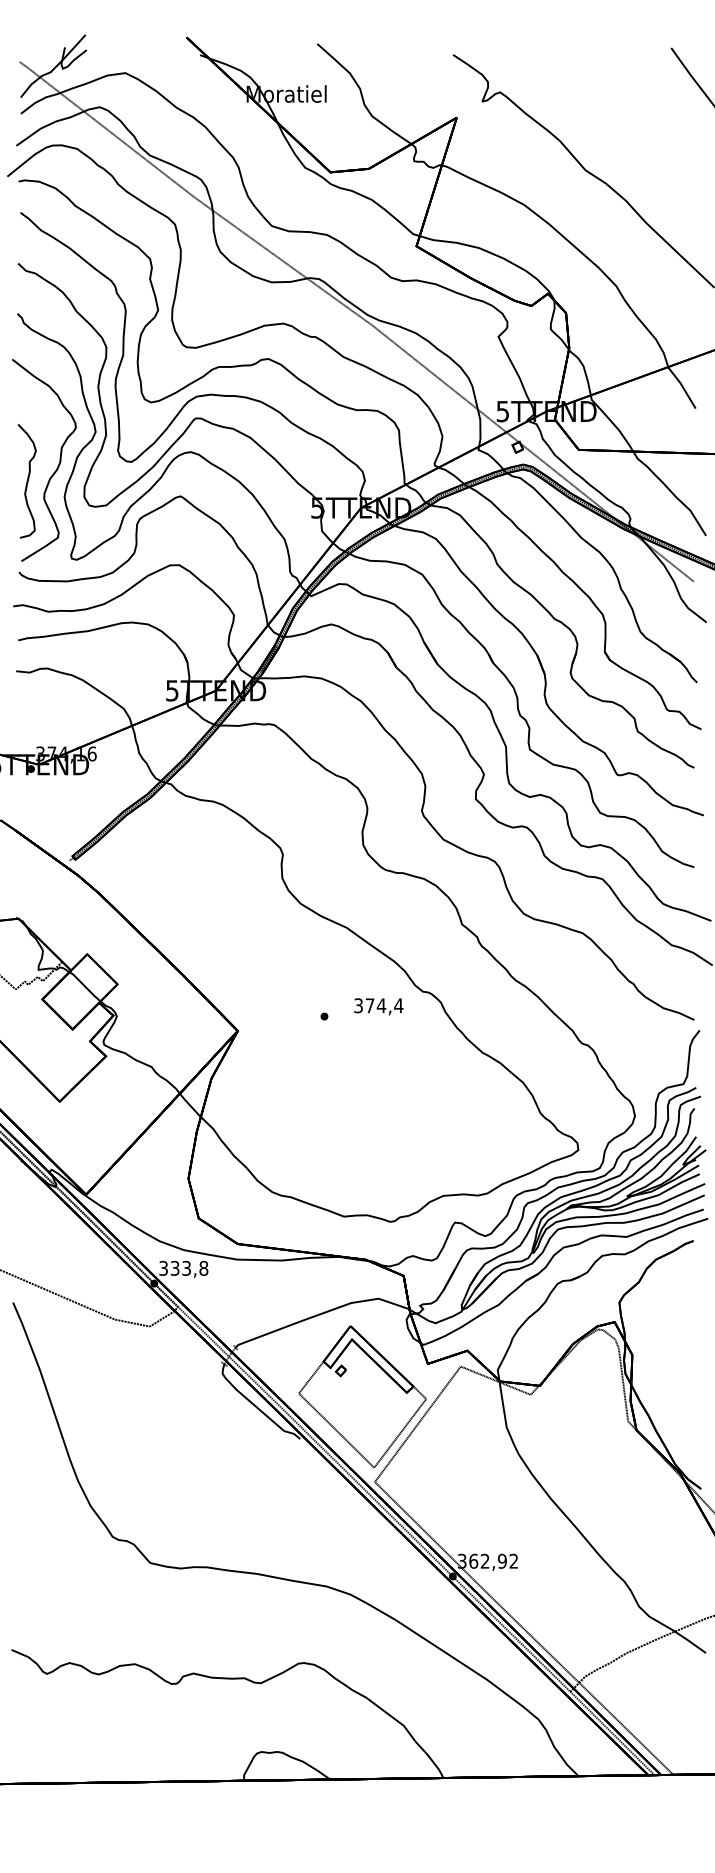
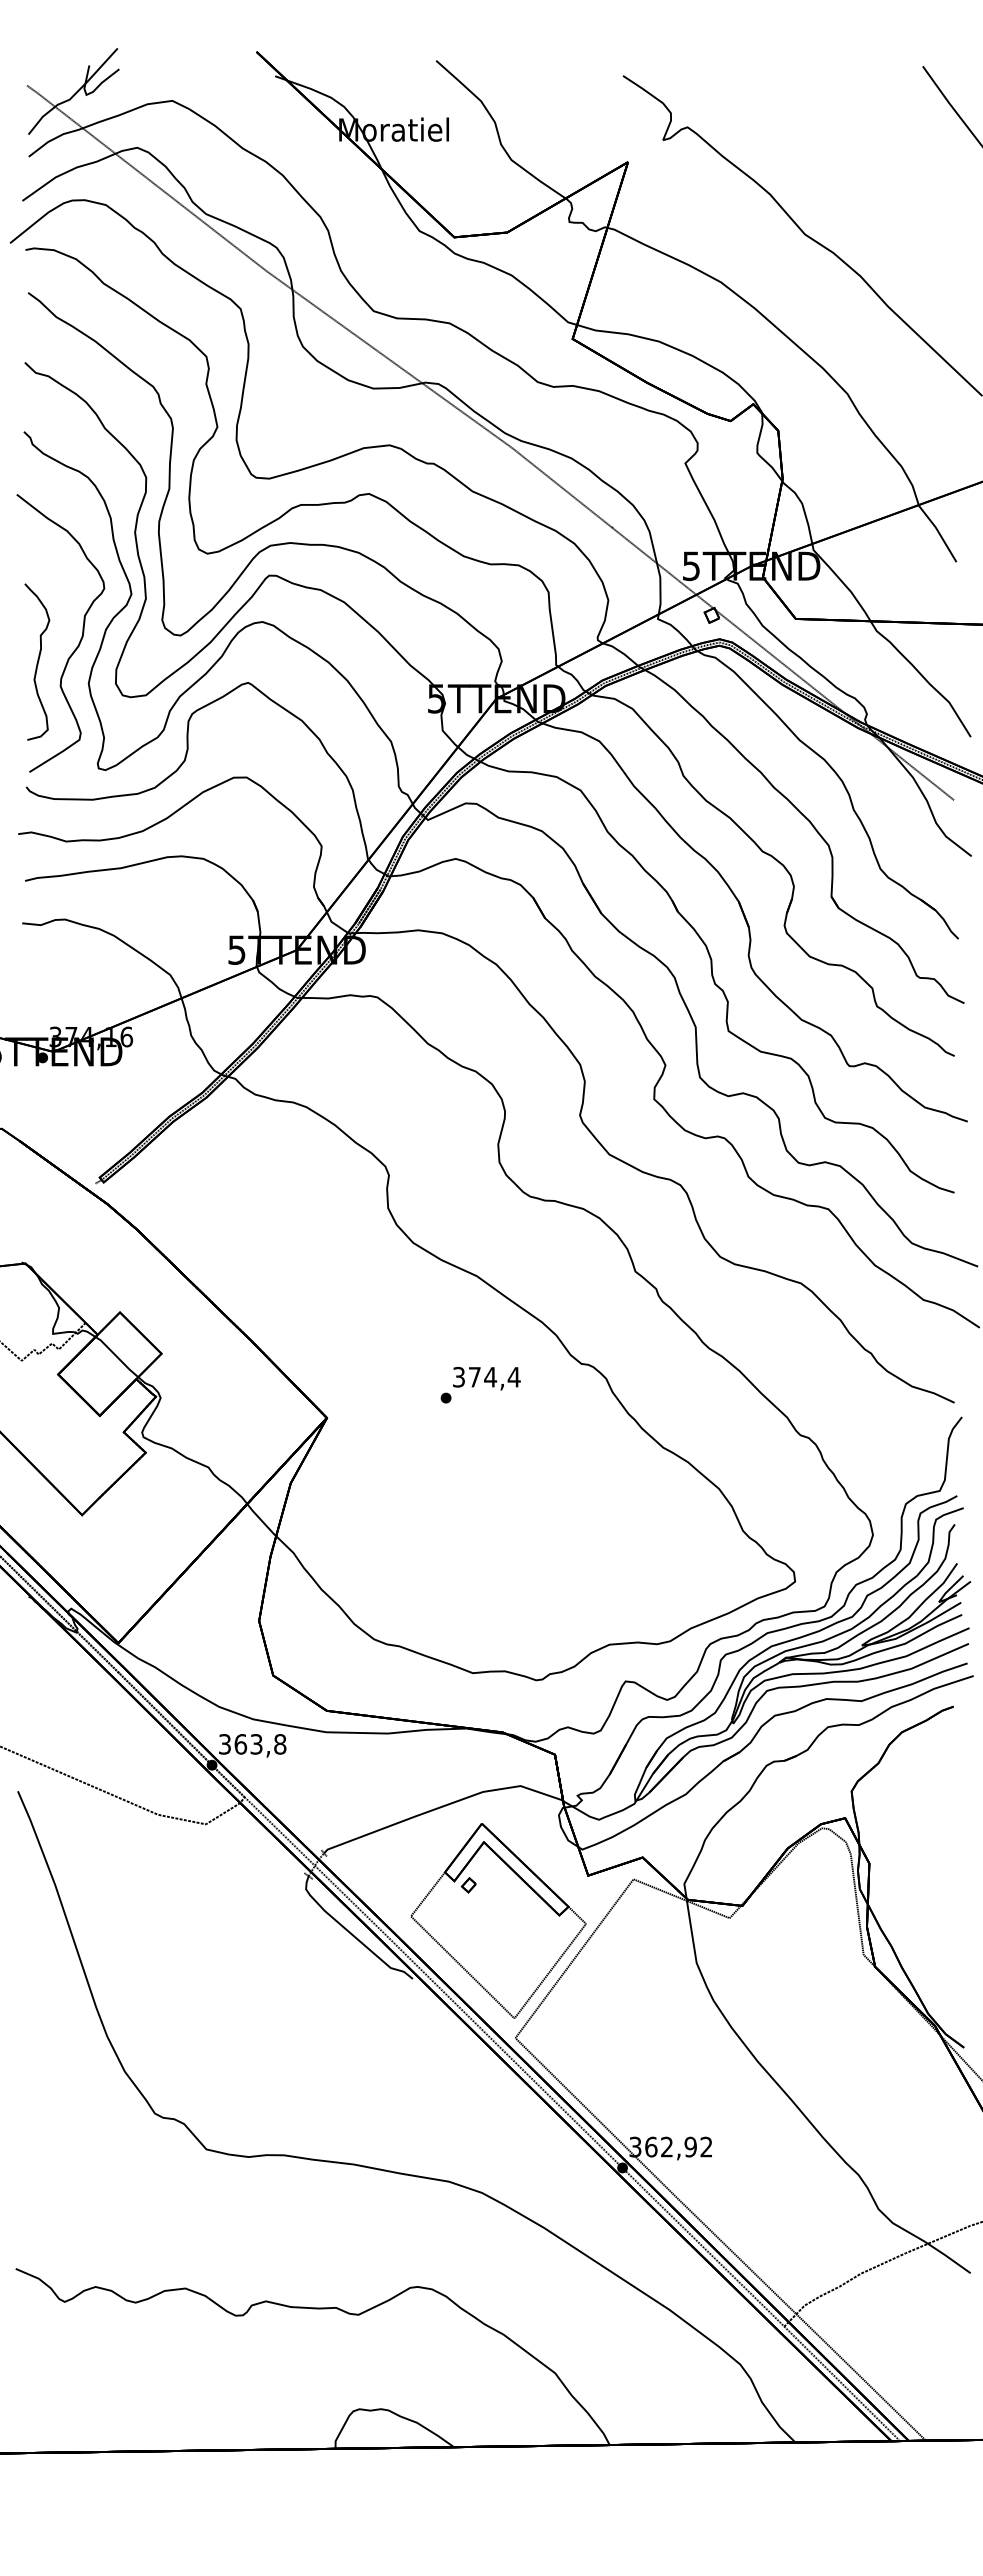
text: (378, 1006) -> (486, 1378), moved
text: (174, 1268) -> (240, 1744), 333,8 -> 363,8

